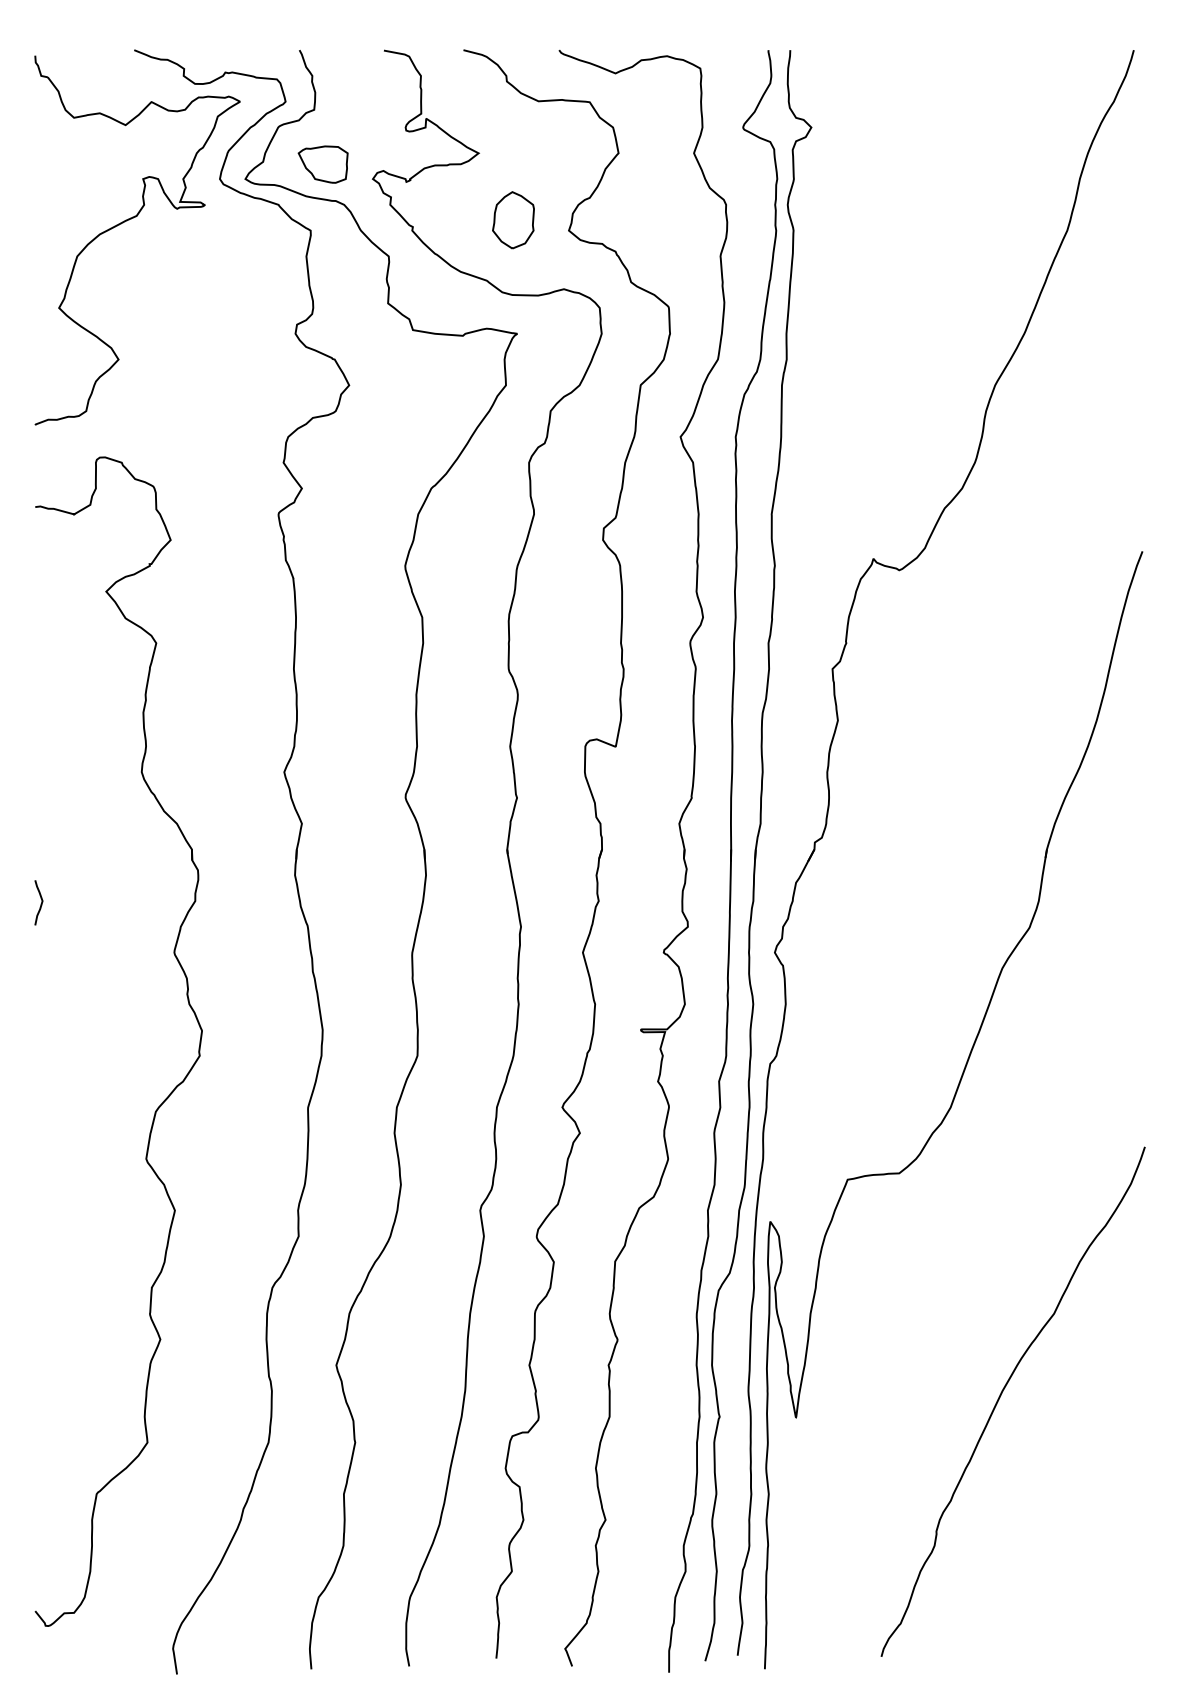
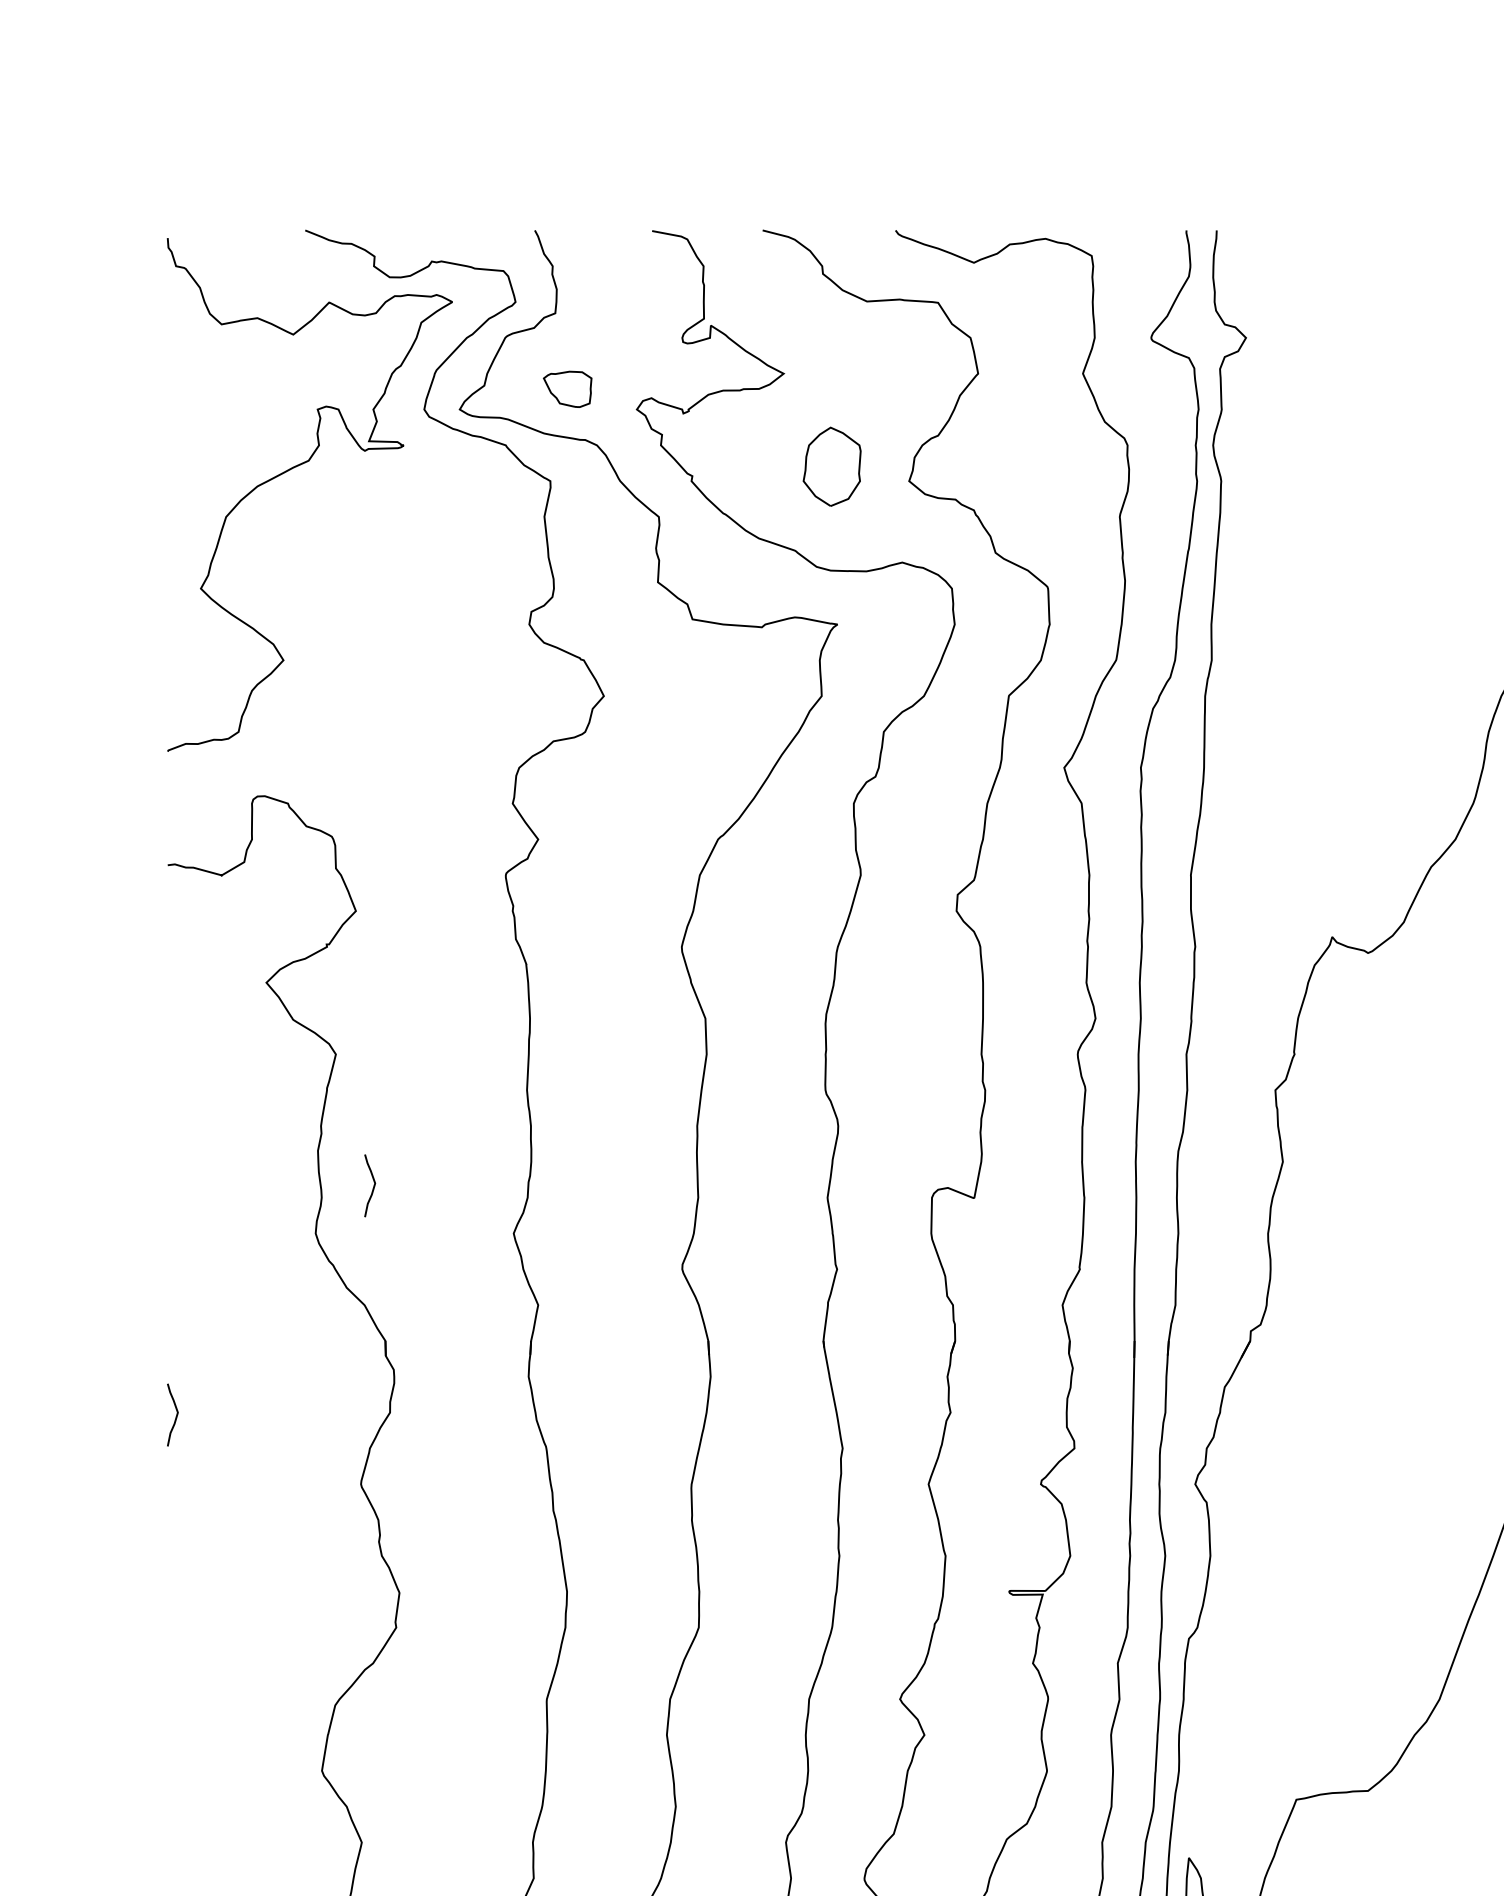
part: (322, 164) -> (566, 389), size x0.7
curve: (182, 738) -> (372, 1186), added

